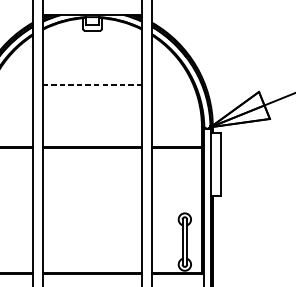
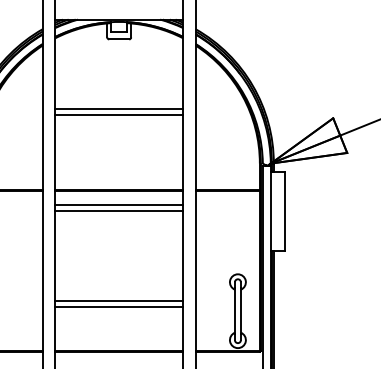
line: (92, 85) -> (119, 109), dashed -> solid
line: (92, 89) -> (119, 115), added
line: (92, 159) -> (119, 205), added
line: (92, 164) -> (119, 211), added
line: (92, 233) -> (119, 300), added
line: (92, 238) -> (119, 306), added

